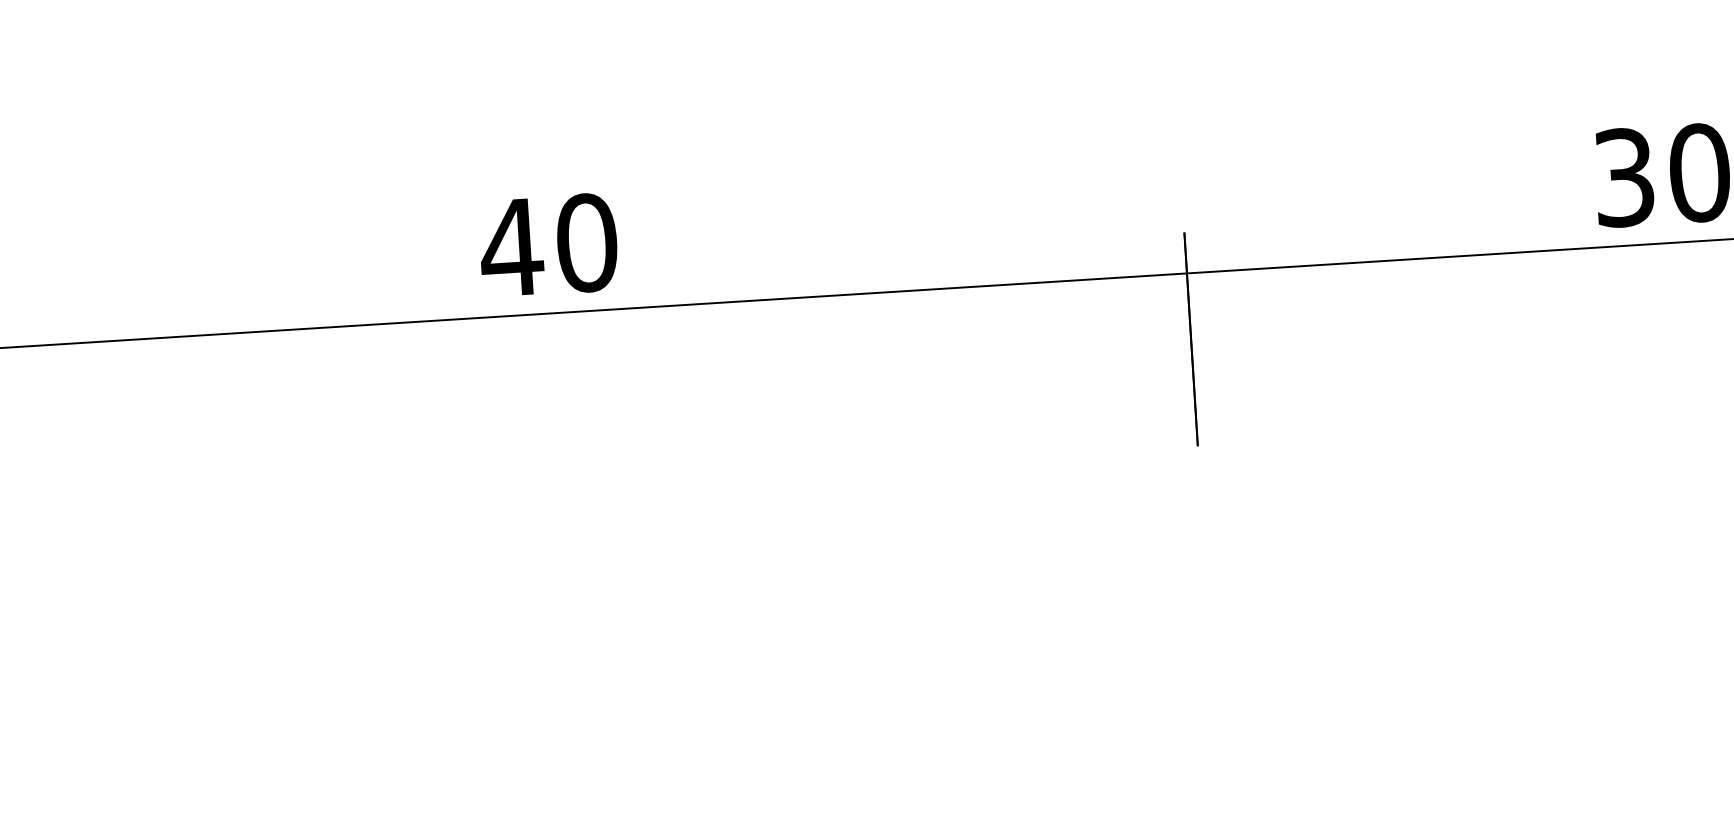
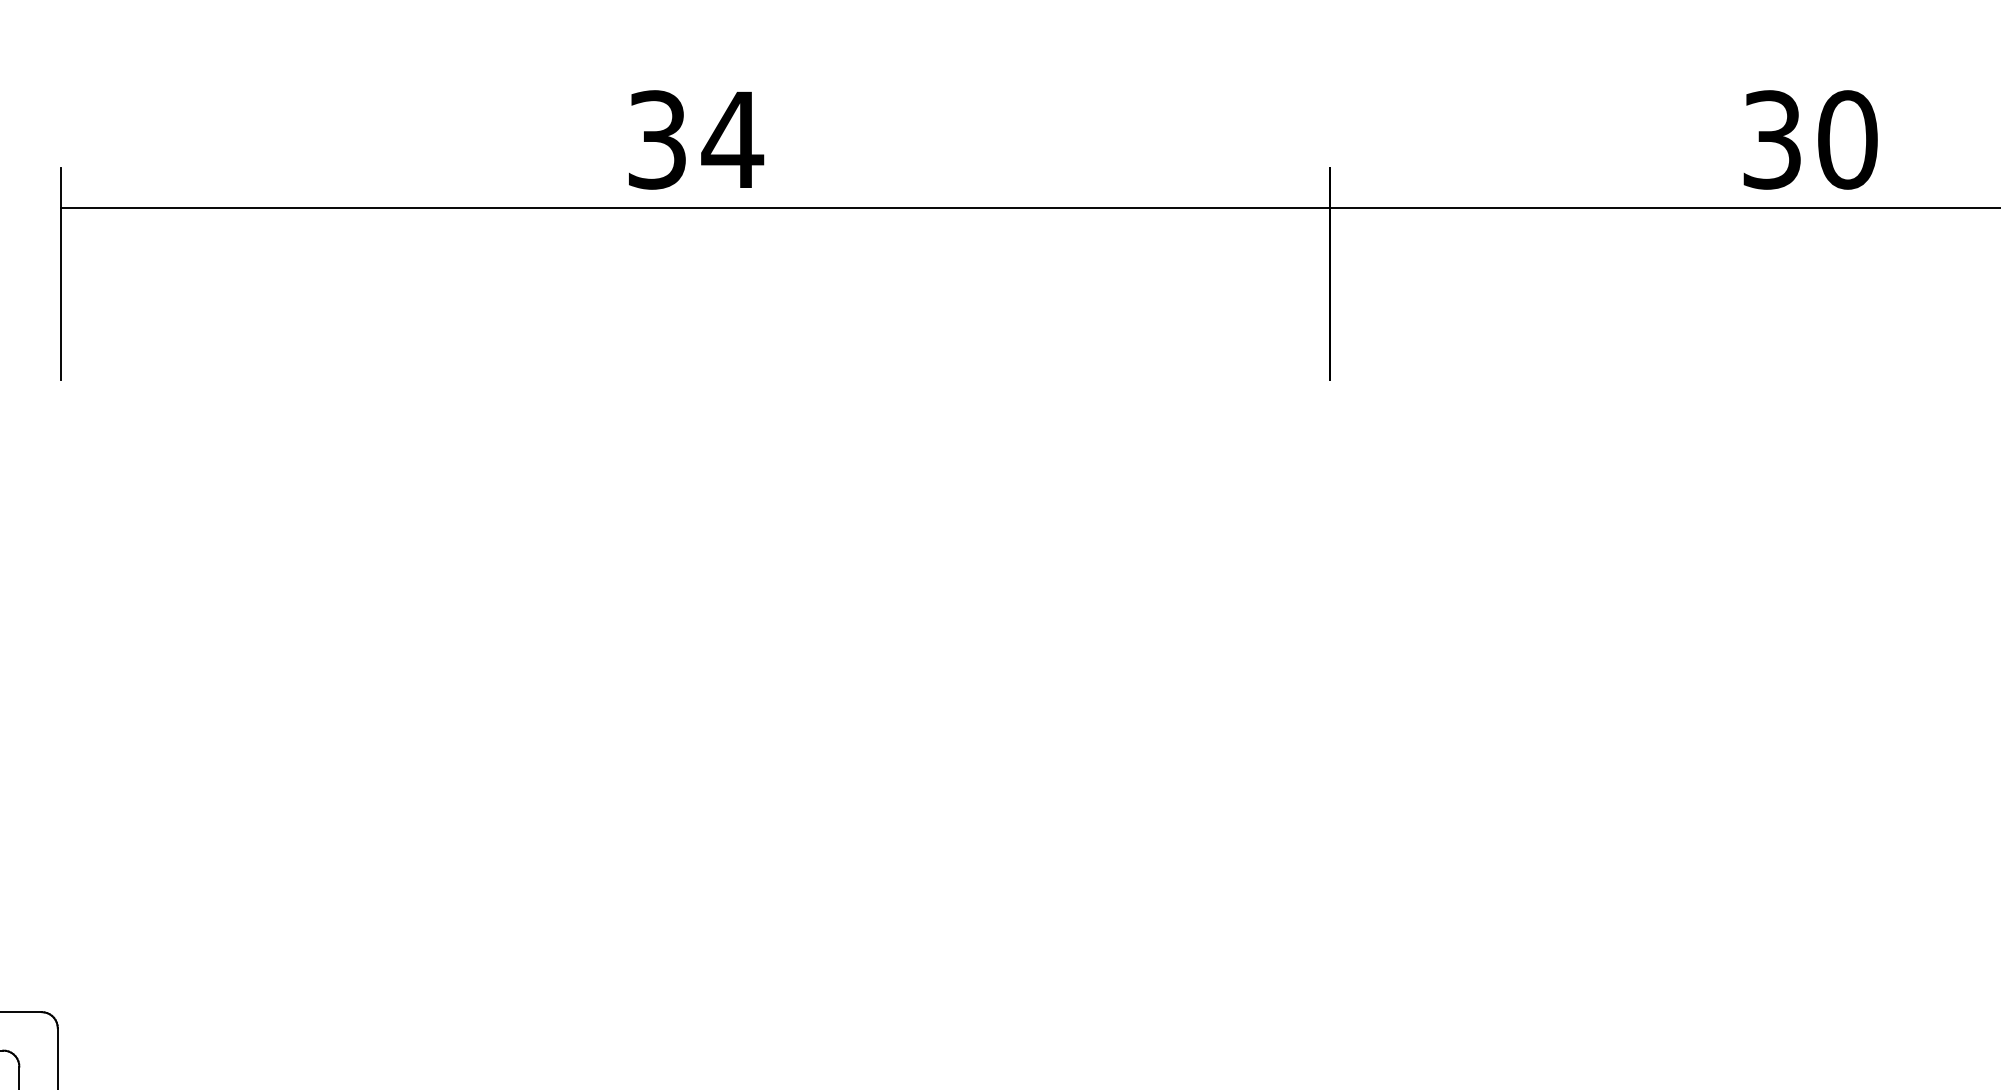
text: (548, 244) -> (694, 139), 40 -> 34

